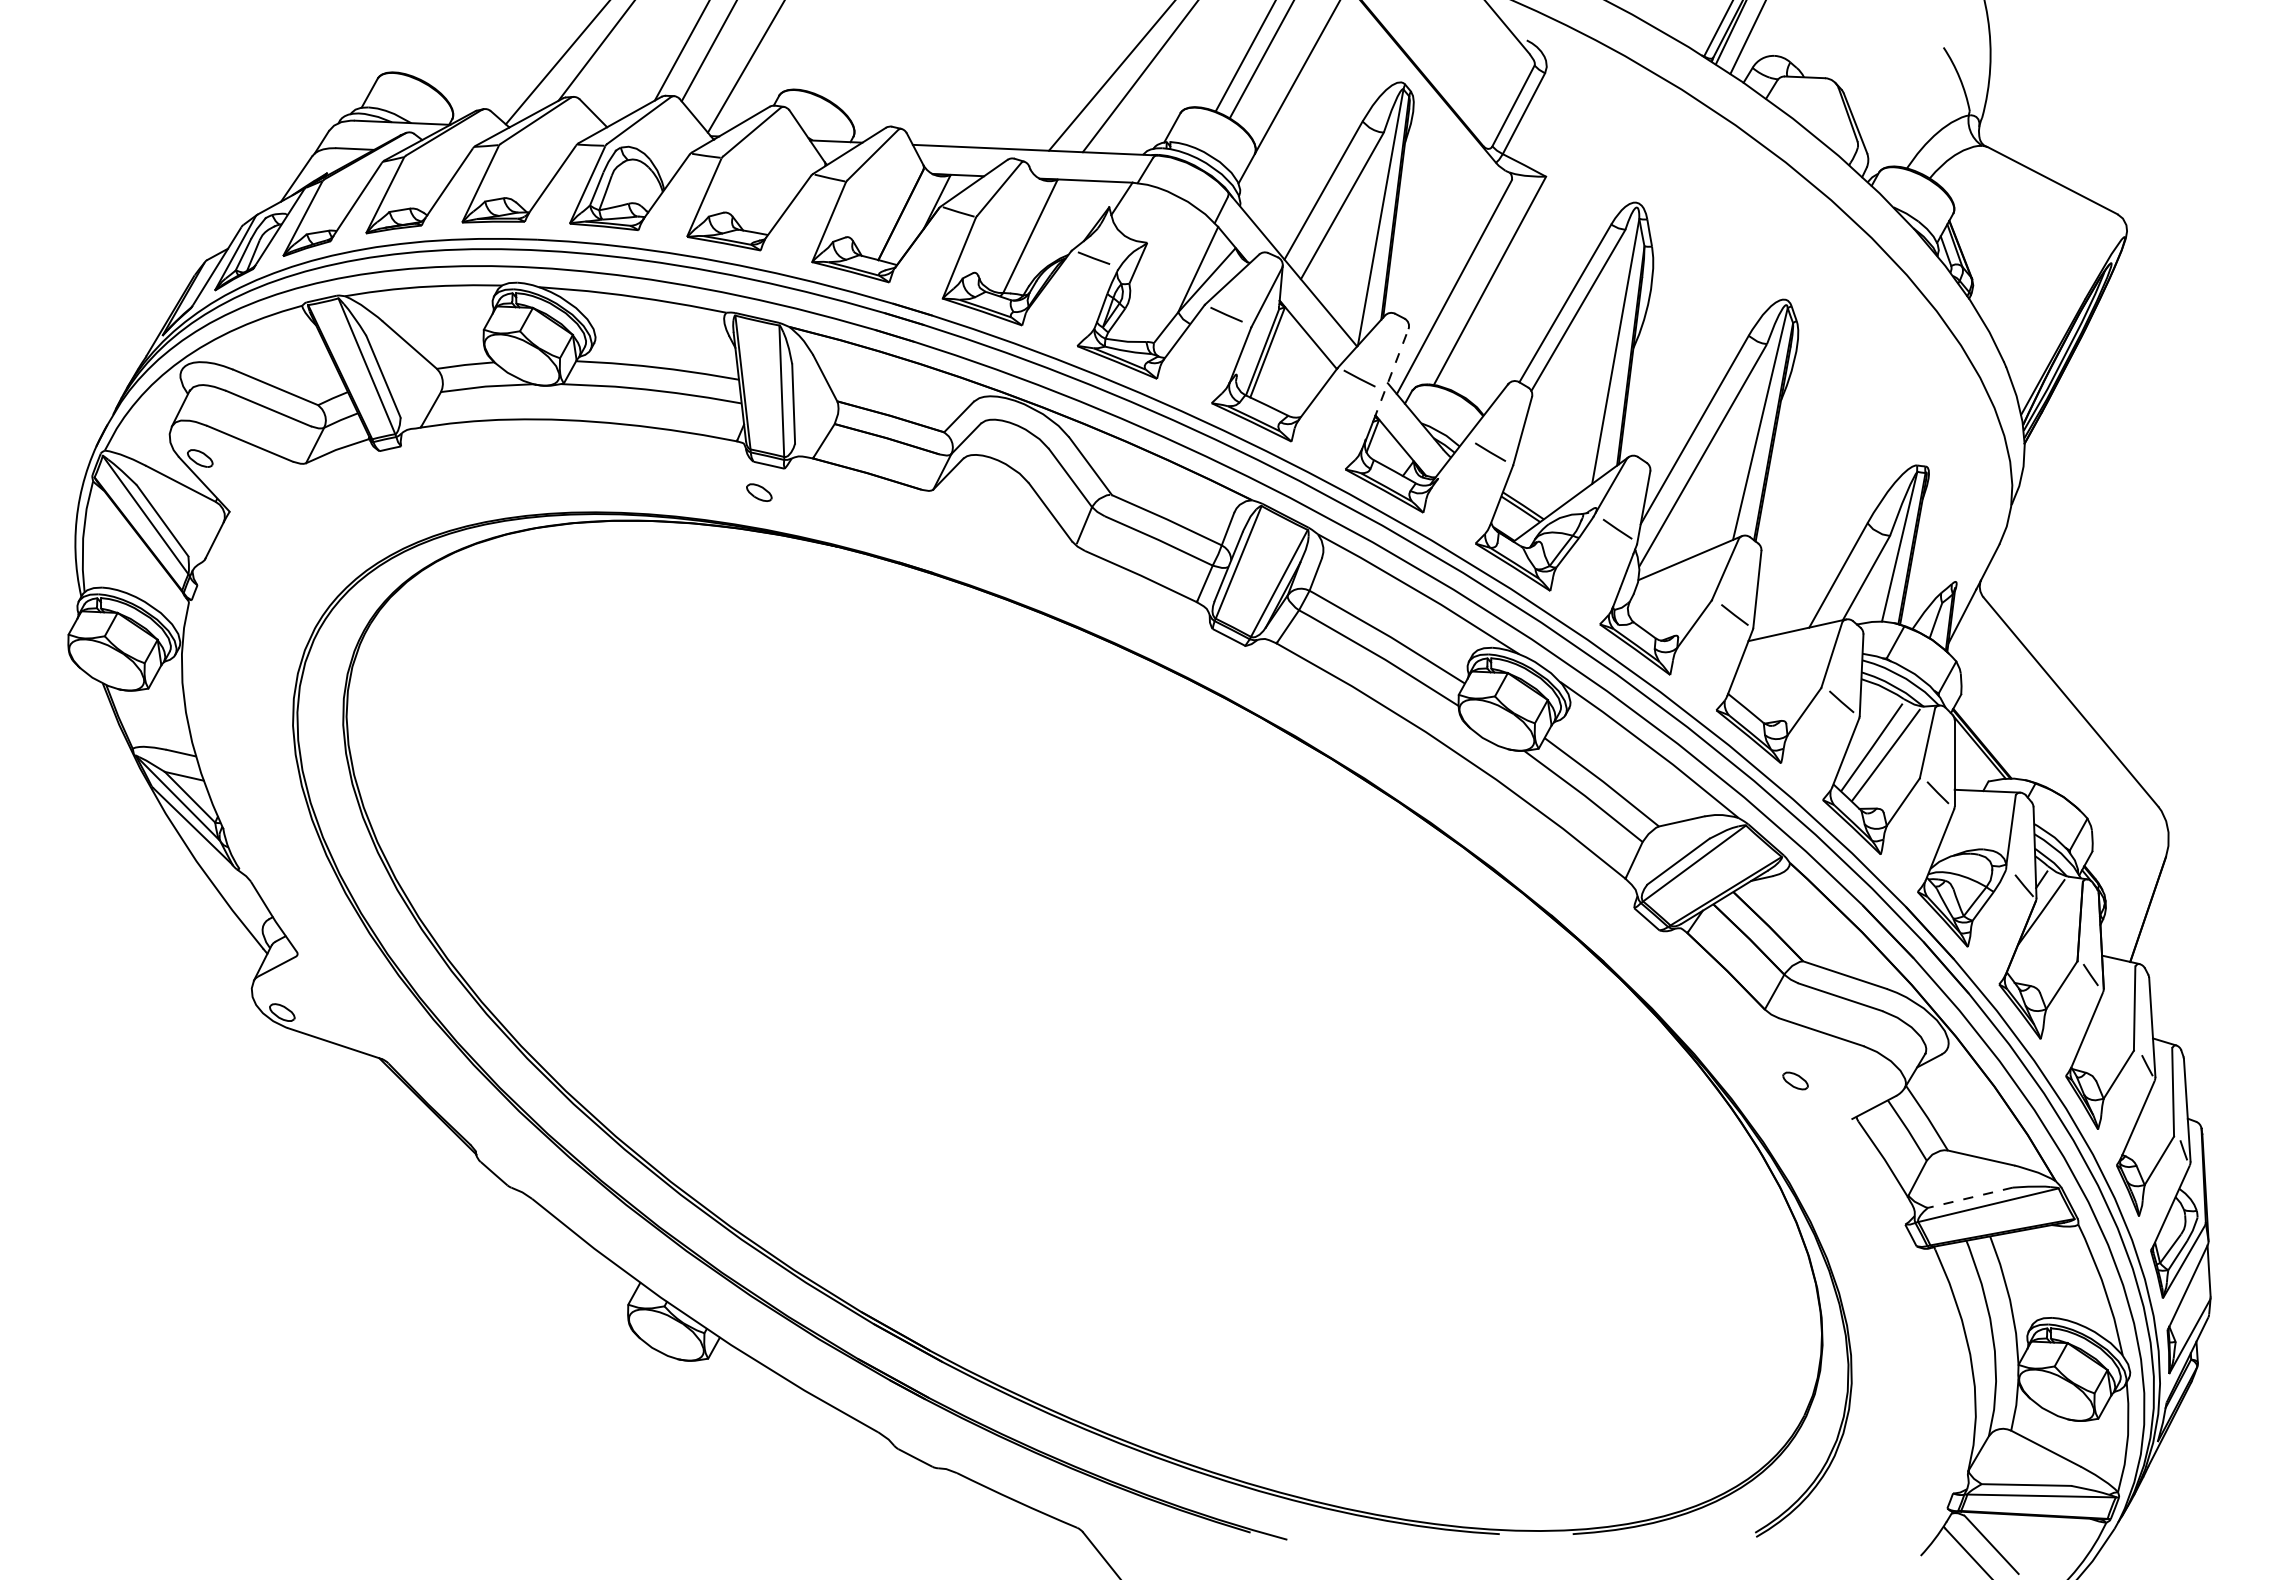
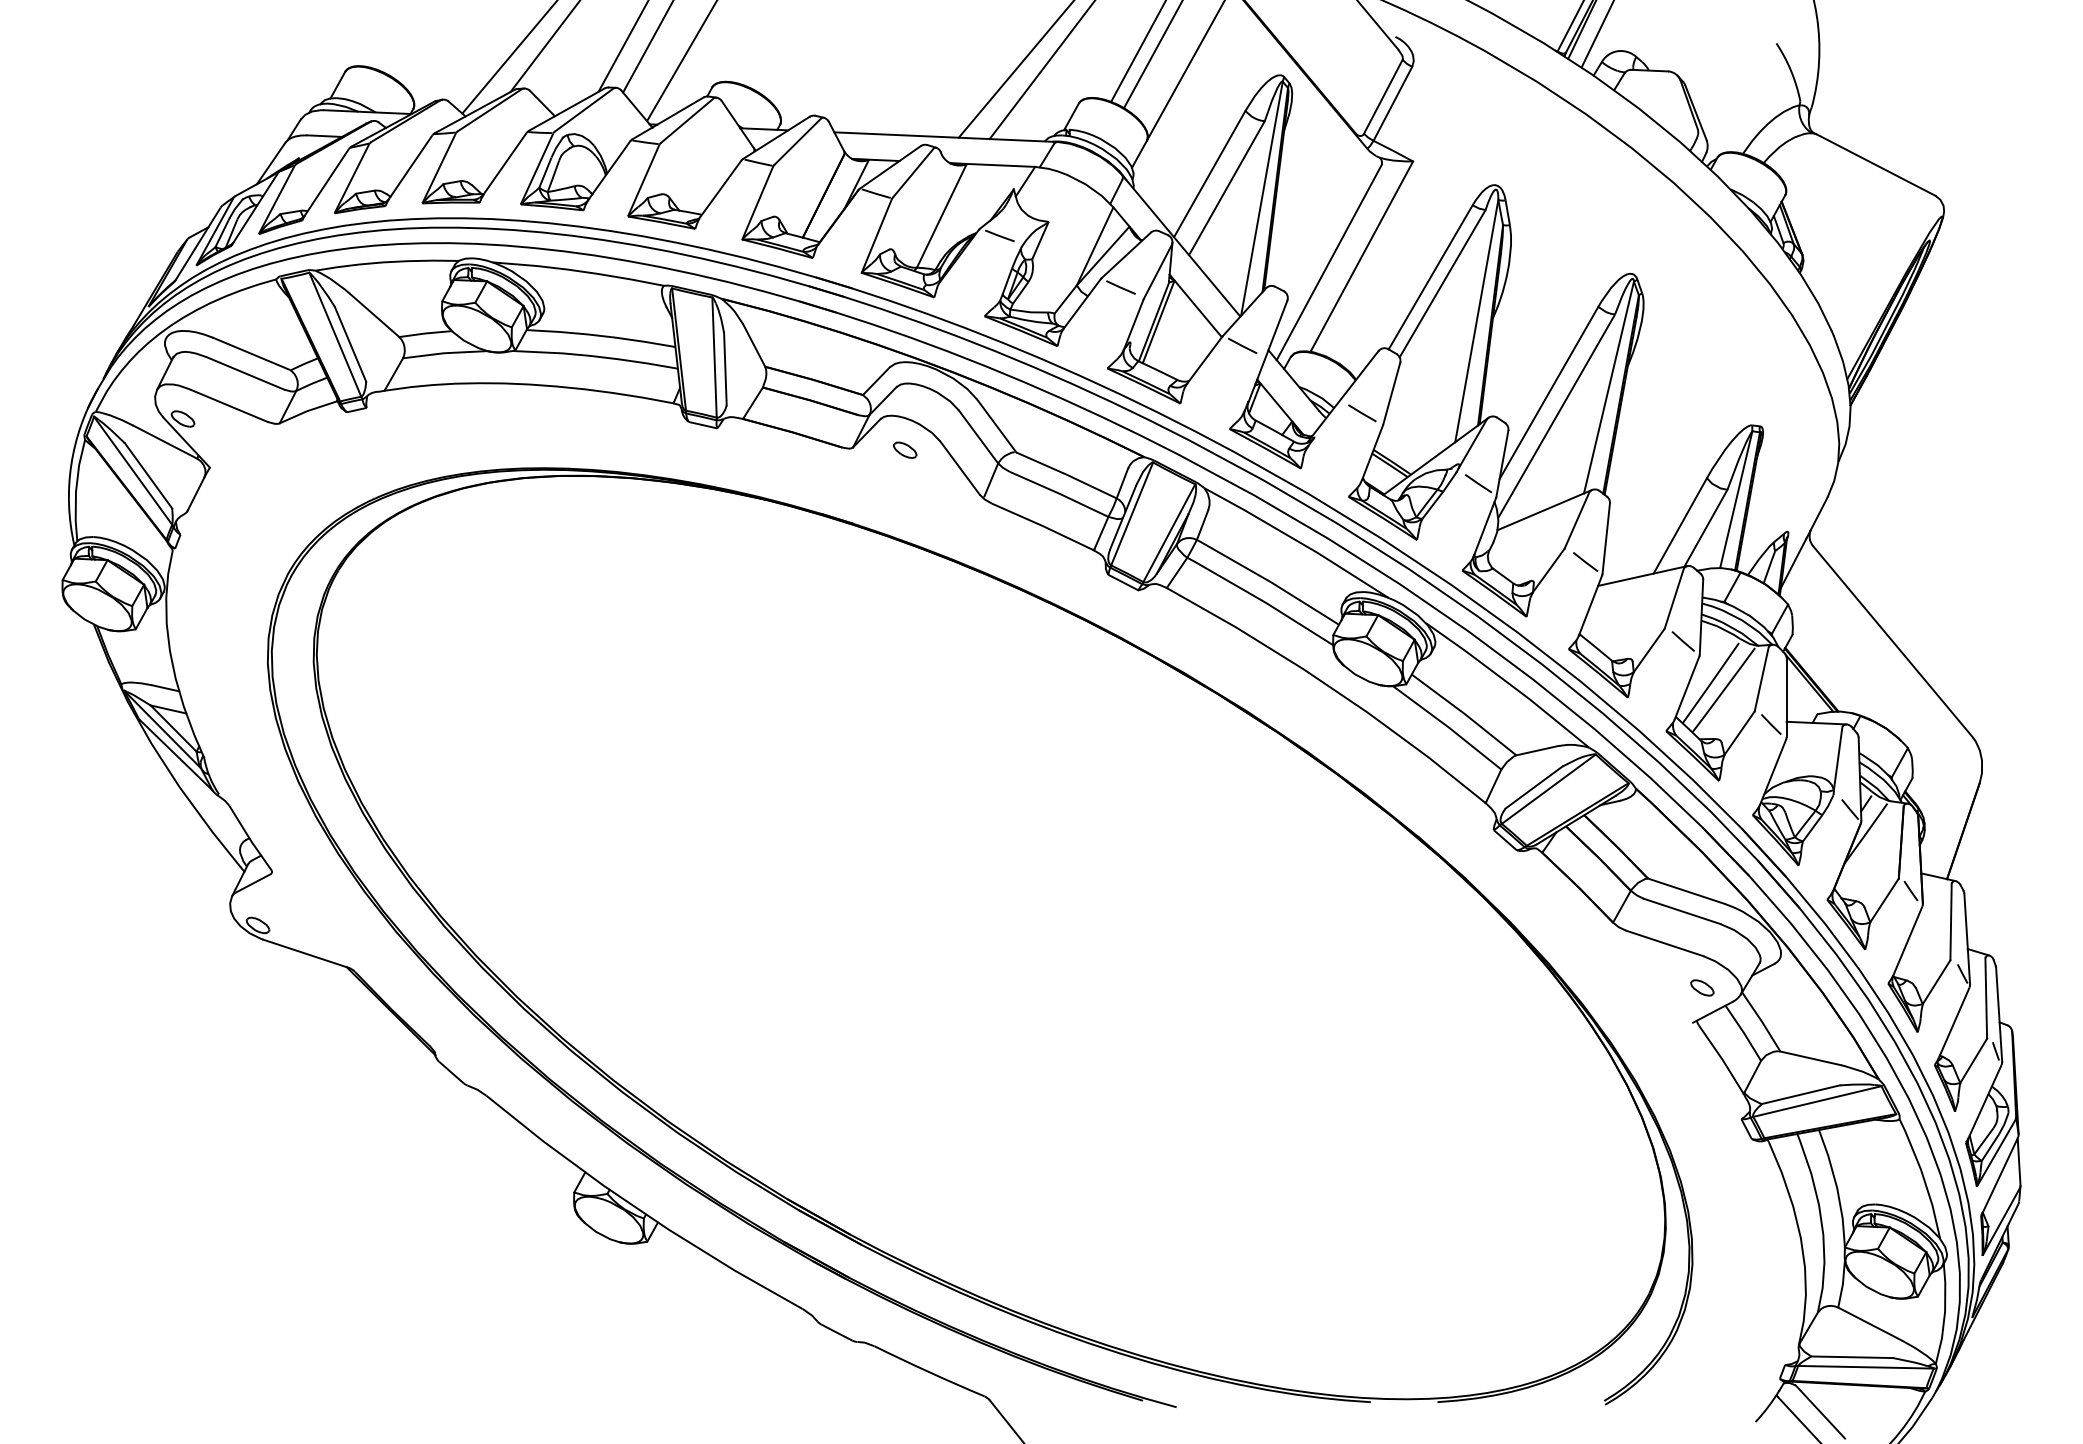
line: (1391, 374) -> (1271, 342), dashed -> solid
part: (759, 492) -> (905, 450), moved
part: (1795, 1080) -> (1702, 987), moved
line: (1970, 1197) -> (1801, 1094), dashed -> solid

